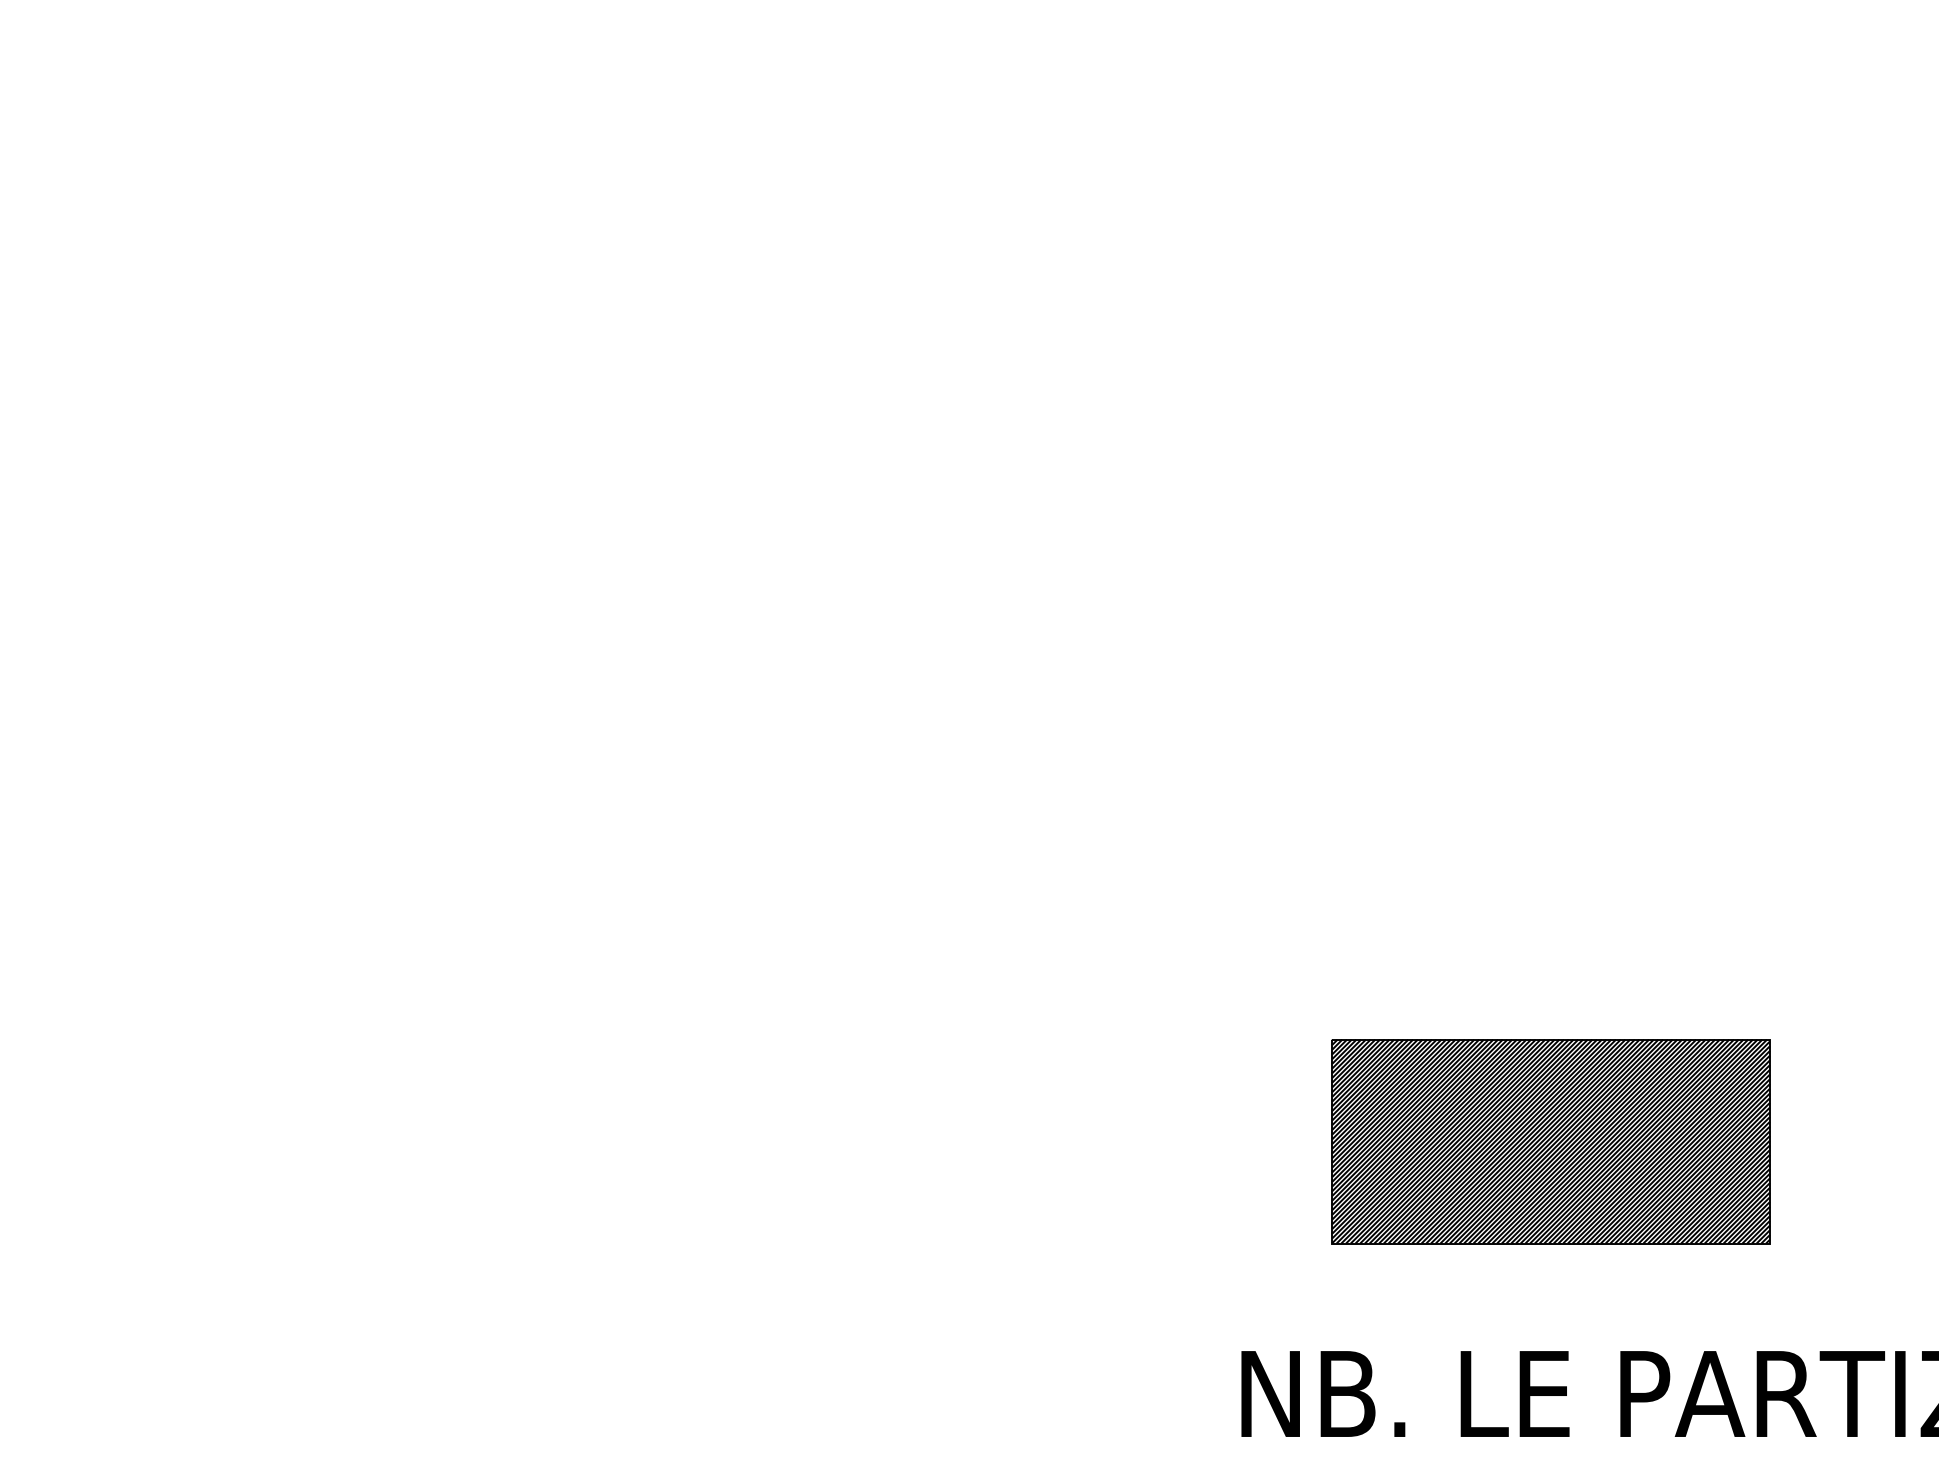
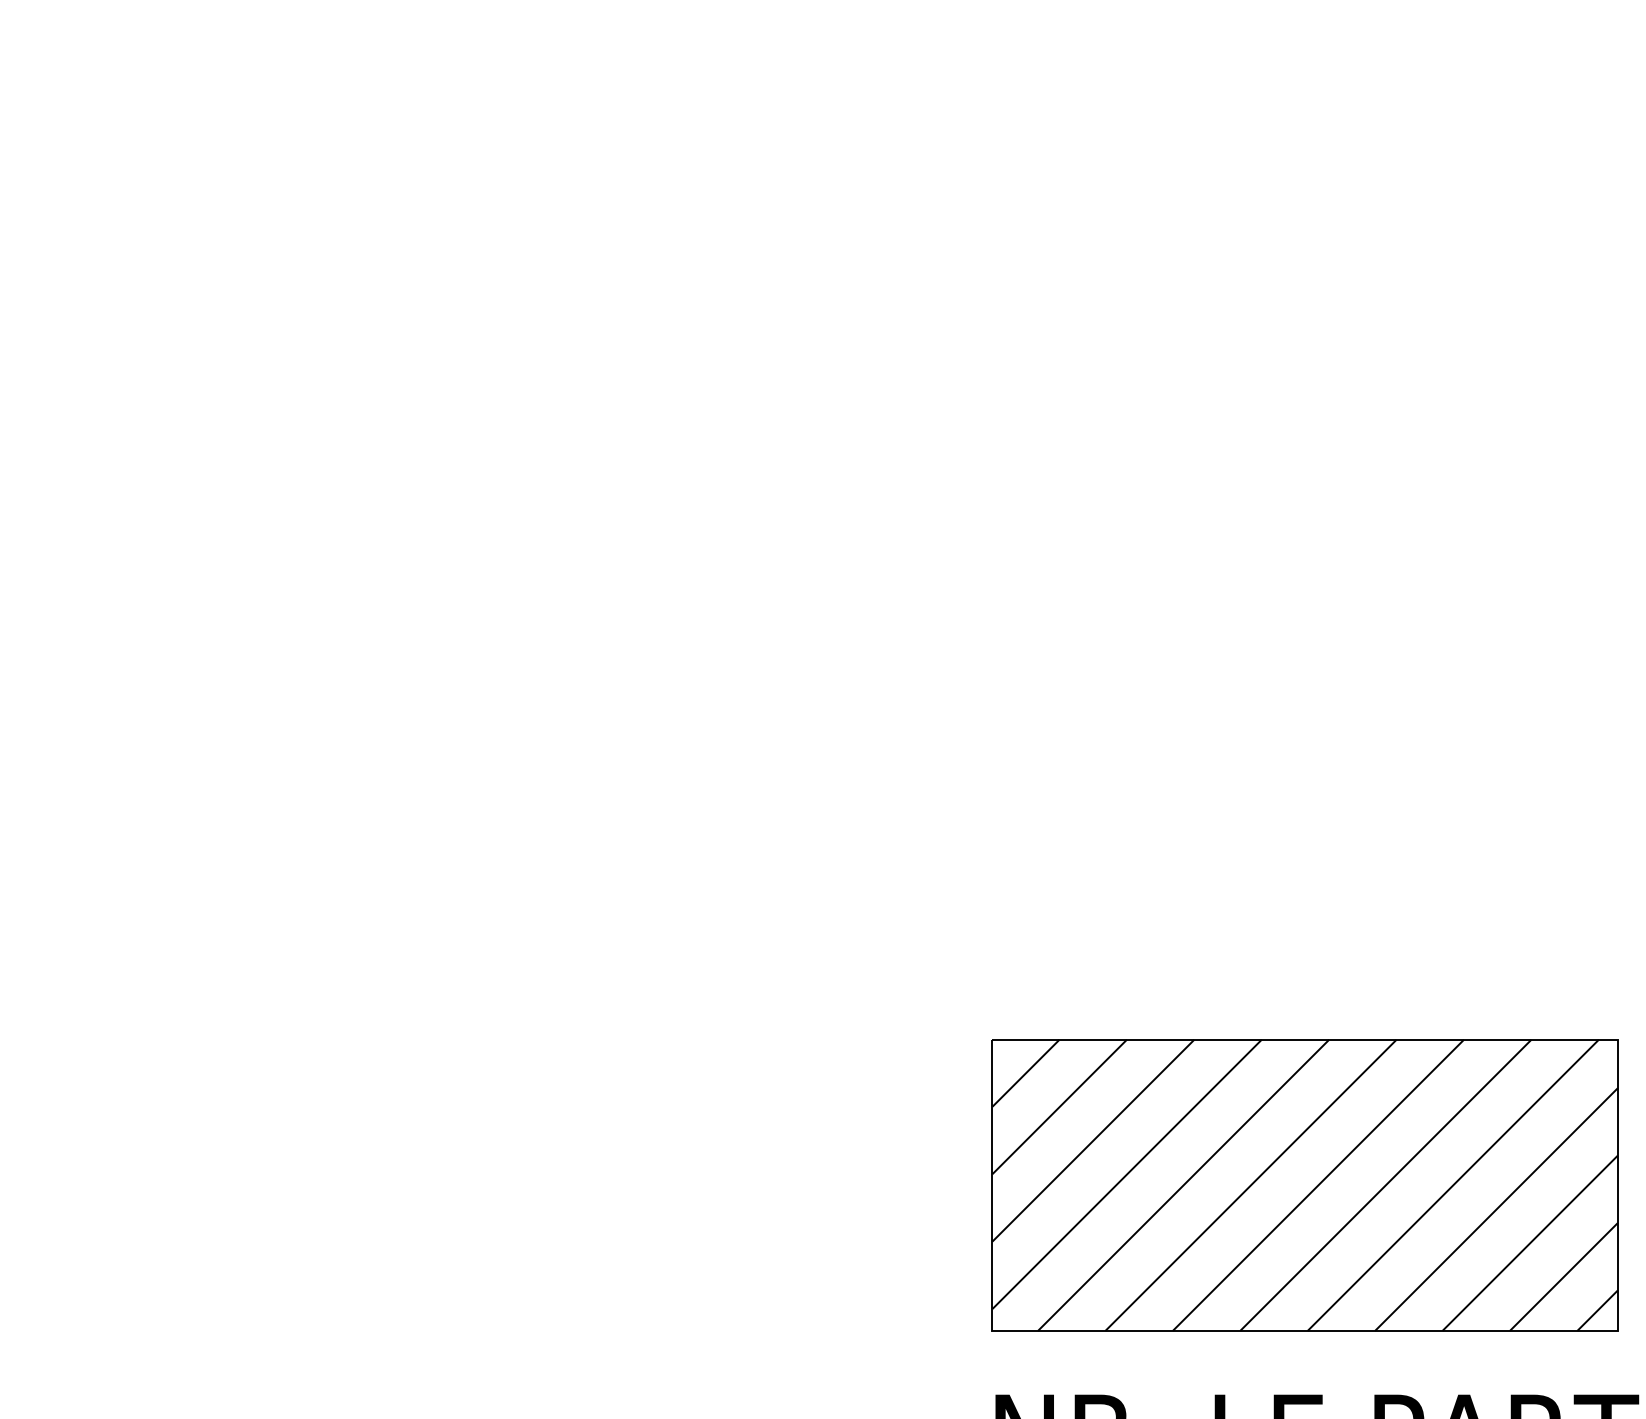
part: (1550, 1141) -> (1304, 1185), size x1.43

